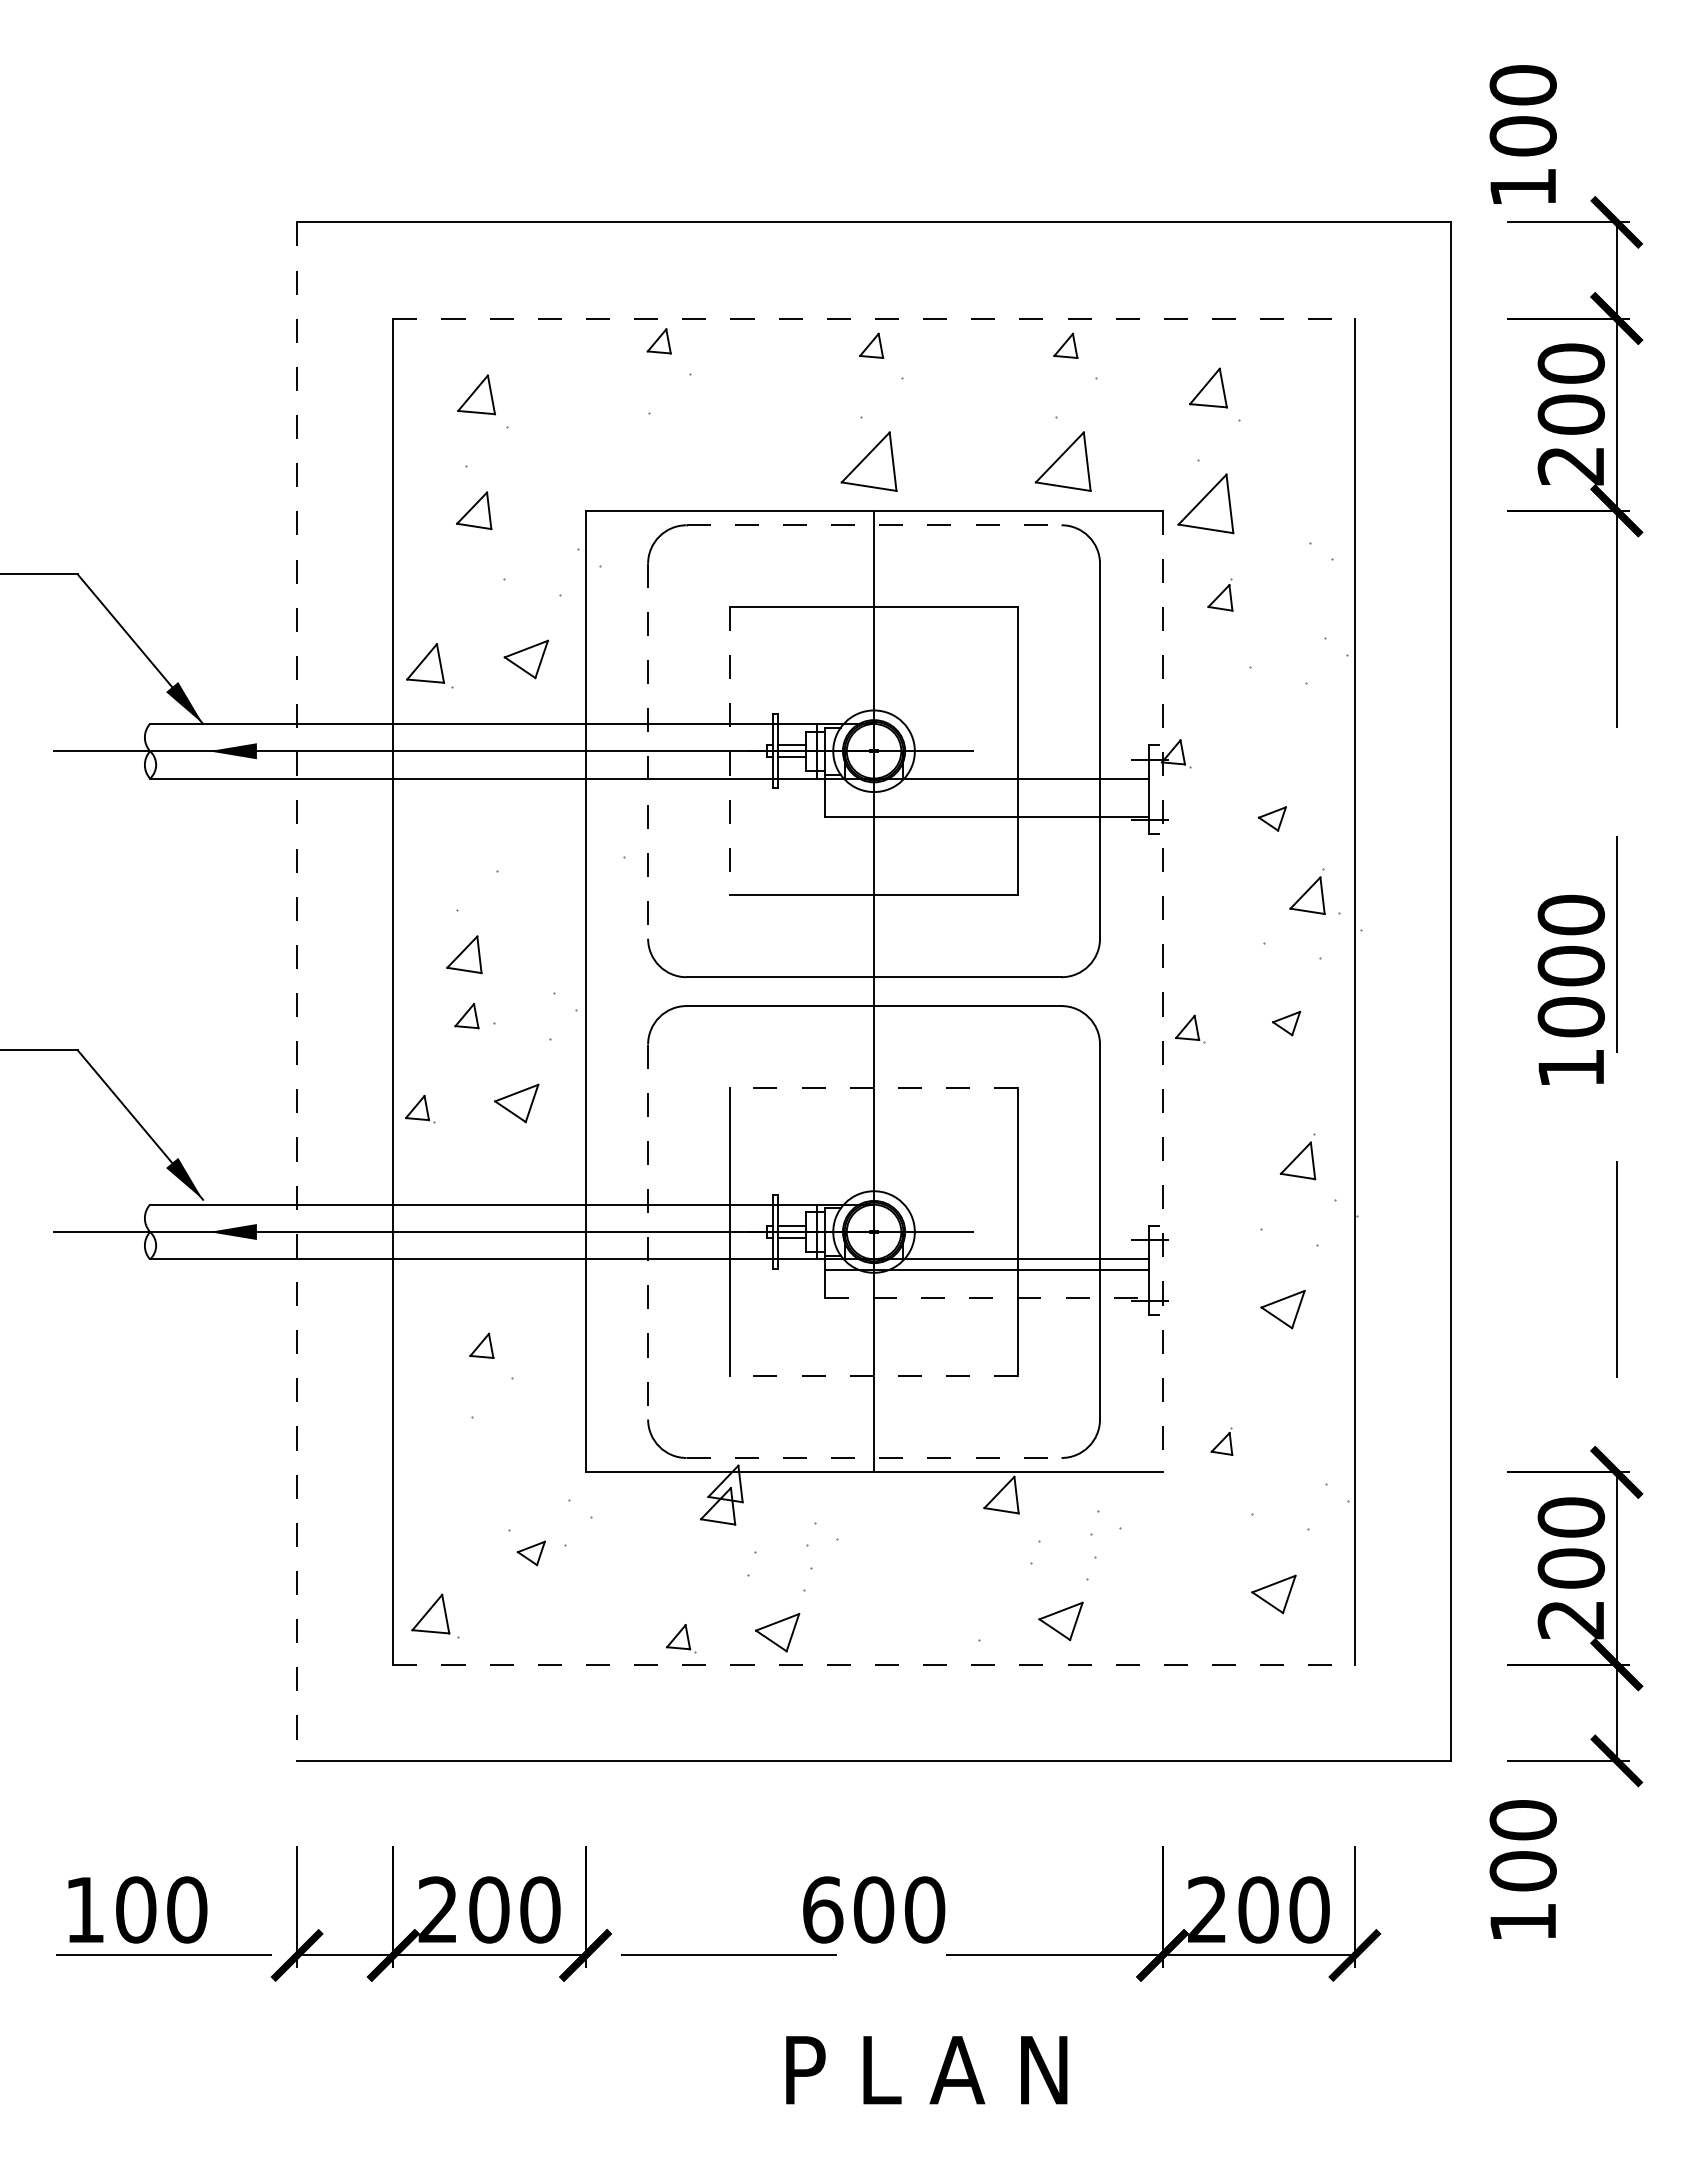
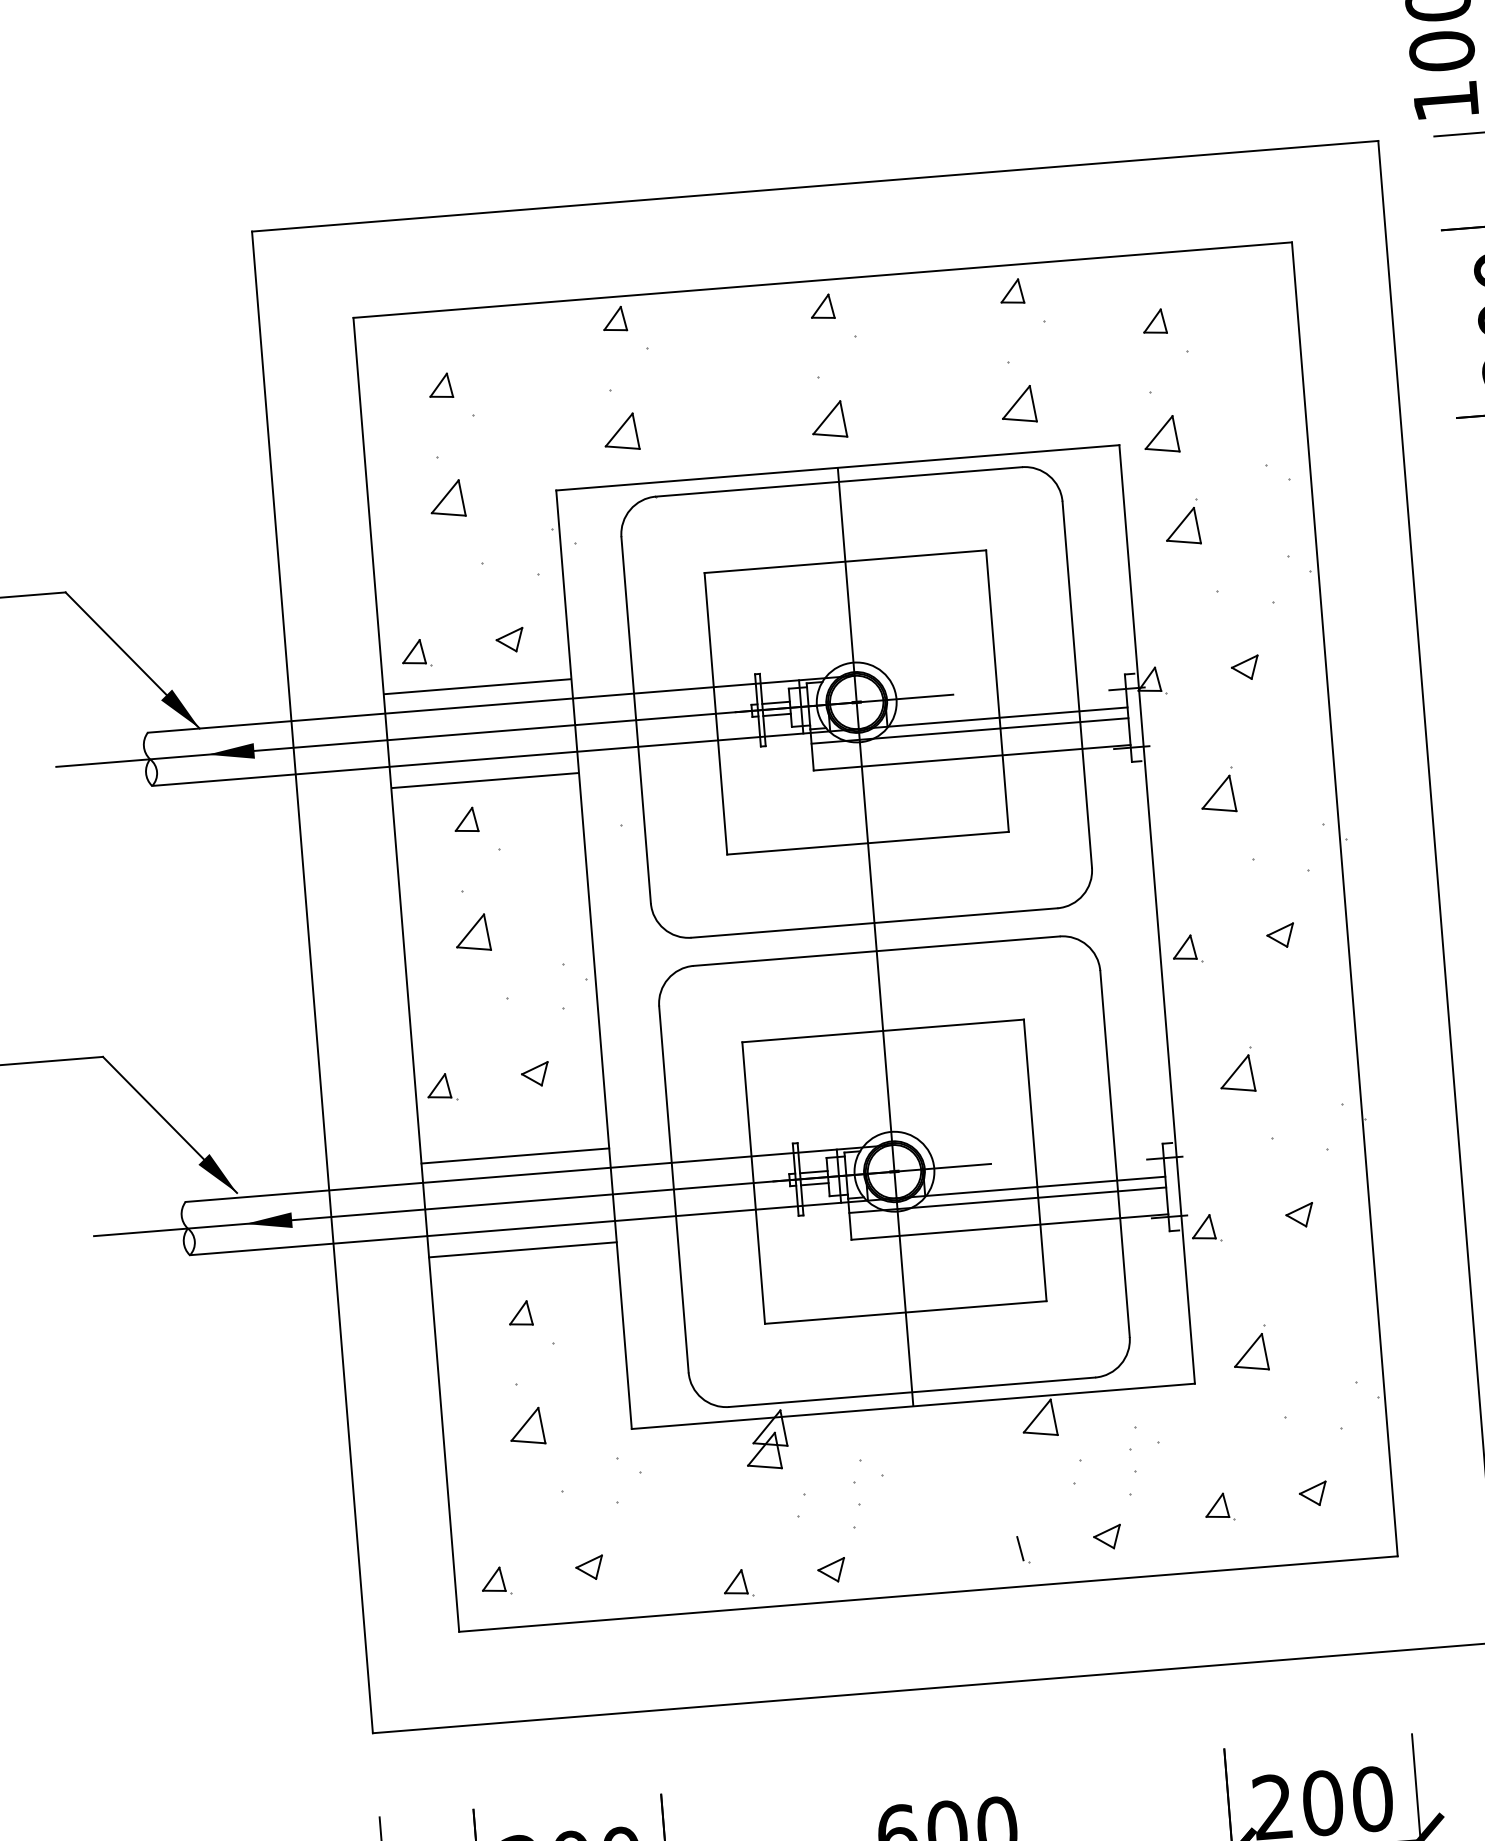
line: (874, 318) -> (823, 280), dashed -> solid
part: (1208, 388) -> (1154, 322), size x0.62
part: (476, 395) -> (440, 386), size x0.62
part: (656, 456) -> (621, 431), added
part: (868, 461) -> (828, 420), size x0.62
part: (1063, 461) -> (1018, 404), size x0.62
part: (1206, 503) -> (1161, 434), size x0.62
line: (874, 525) -> (839, 482), dashed -> solid
part: (1220, 594) -> (1182, 522), size x1.43
part: (525, 659) -> (509, 640), size x0.62
part: (429, 664) -> (415, 652), size x0.62
line: (489, 704) -> (477, 687), added
line: (648, 751) -> (636, 720), dashed -> solid
line: (729, 751) -> (715, 714), dashed -> solid
line: (986, 789) -> (969, 730), added
line: (489, 800) -> (485, 780), added
part: (1271, 818) -> (1244, 667), moved
part: (1307, 891) -> (1217, 790), moved
line: (1162, 991) -> (1157, 914), dashed -> solid
line: (297, 992) -> (312, 983), dashed -> solid
part: (466, 1016) -> (465, 820), moved
line: (873, 1087) -> (882, 1030), dashed -> solid
part: (515, 1103) -> (534, 1074), size x0.62
part: (1297, 1156) -> (1236, 1070), moved
line: (489, 1184) -> (515, 1155), added
line: (648, 1232) -> (674, 1189), dashed -> solid
line: (489, 1281) -> (523, 1250), added
line: (987, 1297) -> (1010, 1226), dashed -> solid
part: (1282, 1309) -> (1299, 1215), size x0.62
part: (1186, 1315) -> (1205, 1228), added
line: (873, 1376) -> (905, 1312), dashed -> solid
part: (1221, 1441) -> (1250, 1348), size x1.67
line: (874, 1458) -> (912, 1392), dashed -> solid
part: (479, 1461) -> (527, 1426), added
part: (530, 1553) -> (588, 1568), moved
part: (1273, 1594) -> (1312, 1494), size x0.62
part: (1177, 1599) -> (1219, 1506), added
part: (434, 1615) -> (495, 1580), size x0.62
part: (1060, 1621) -> (1107, 1537), size x0.62
line: (971, 1625) -> (1020, 1548), added
part: (777, 1632) -> (831, 1570), size x0.62
line: (874, 1664) -> (928, 1593), dashed -> solid

